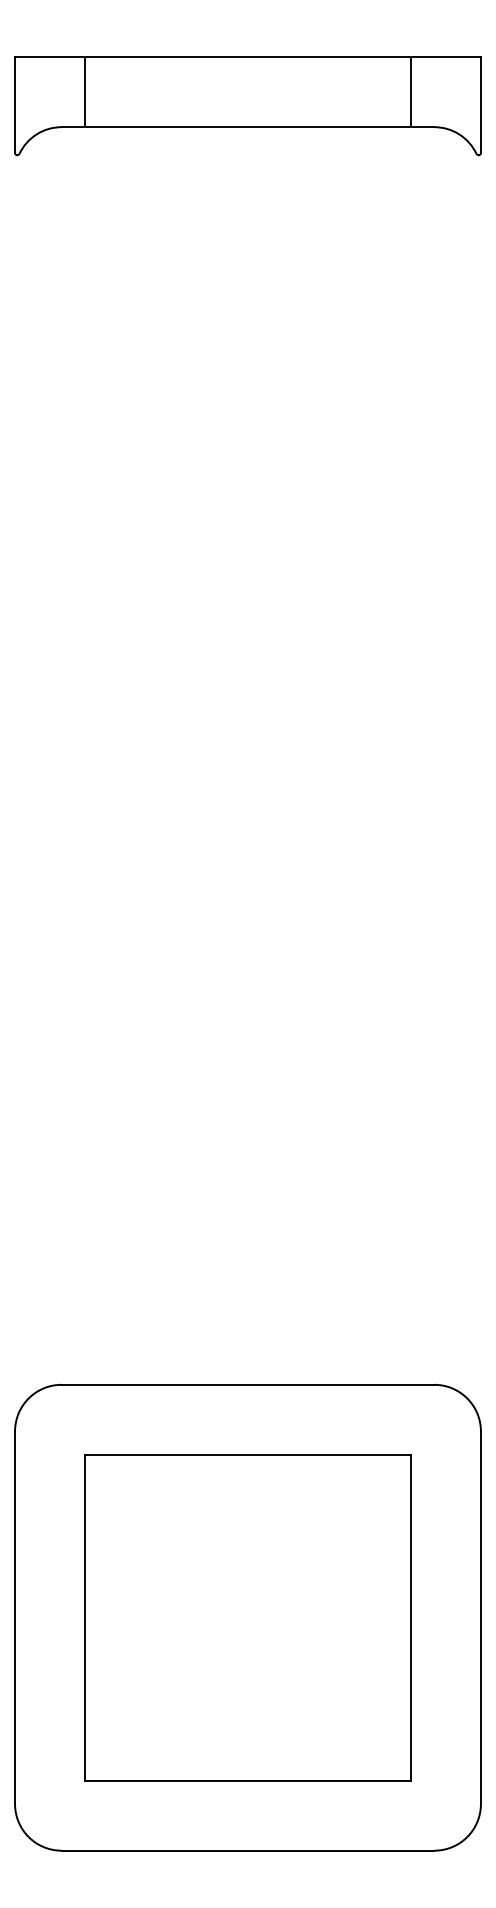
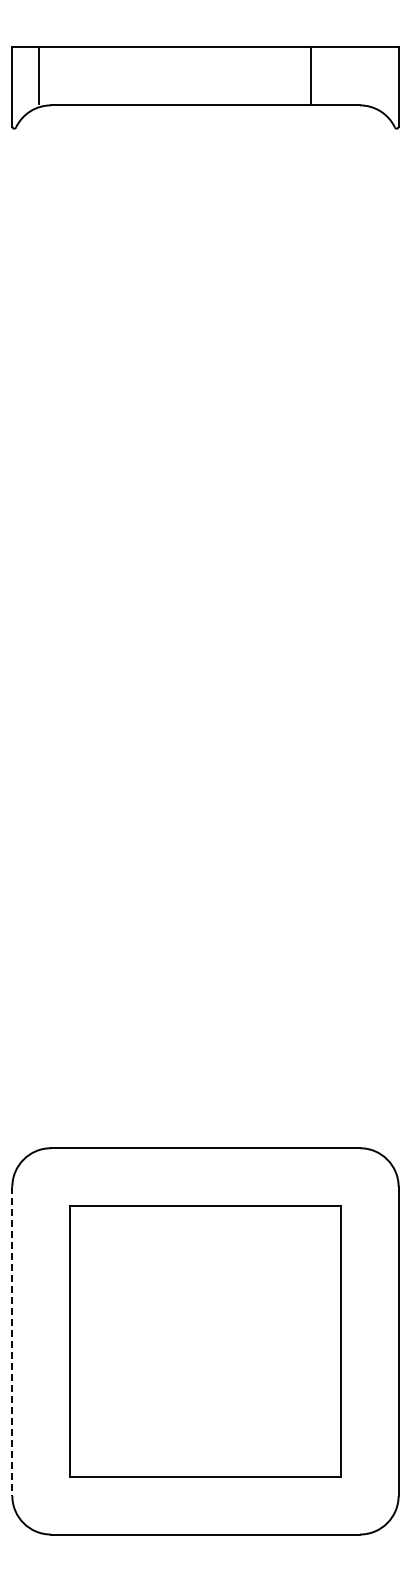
line: (85, 92) -> (39, 76), moved
line: (410, 92) -> (310, 76), moved
line: (15, 1617) -> (12, 1341), solid -> dashed

